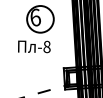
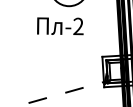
text: (46, 46) -> (77, 25), -8 -> -2

